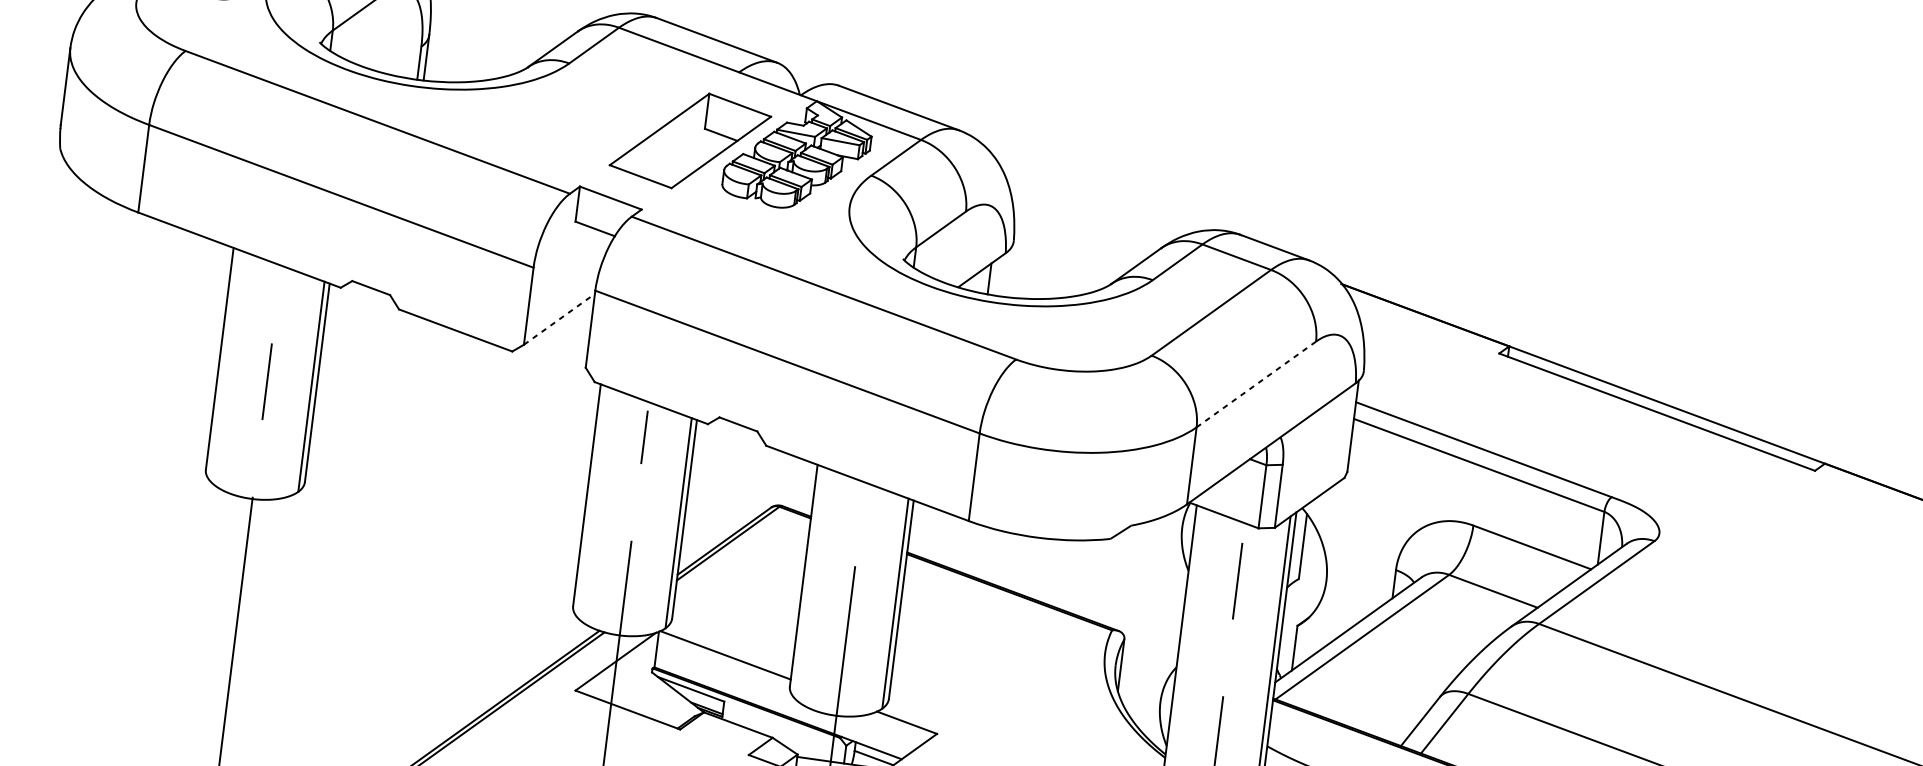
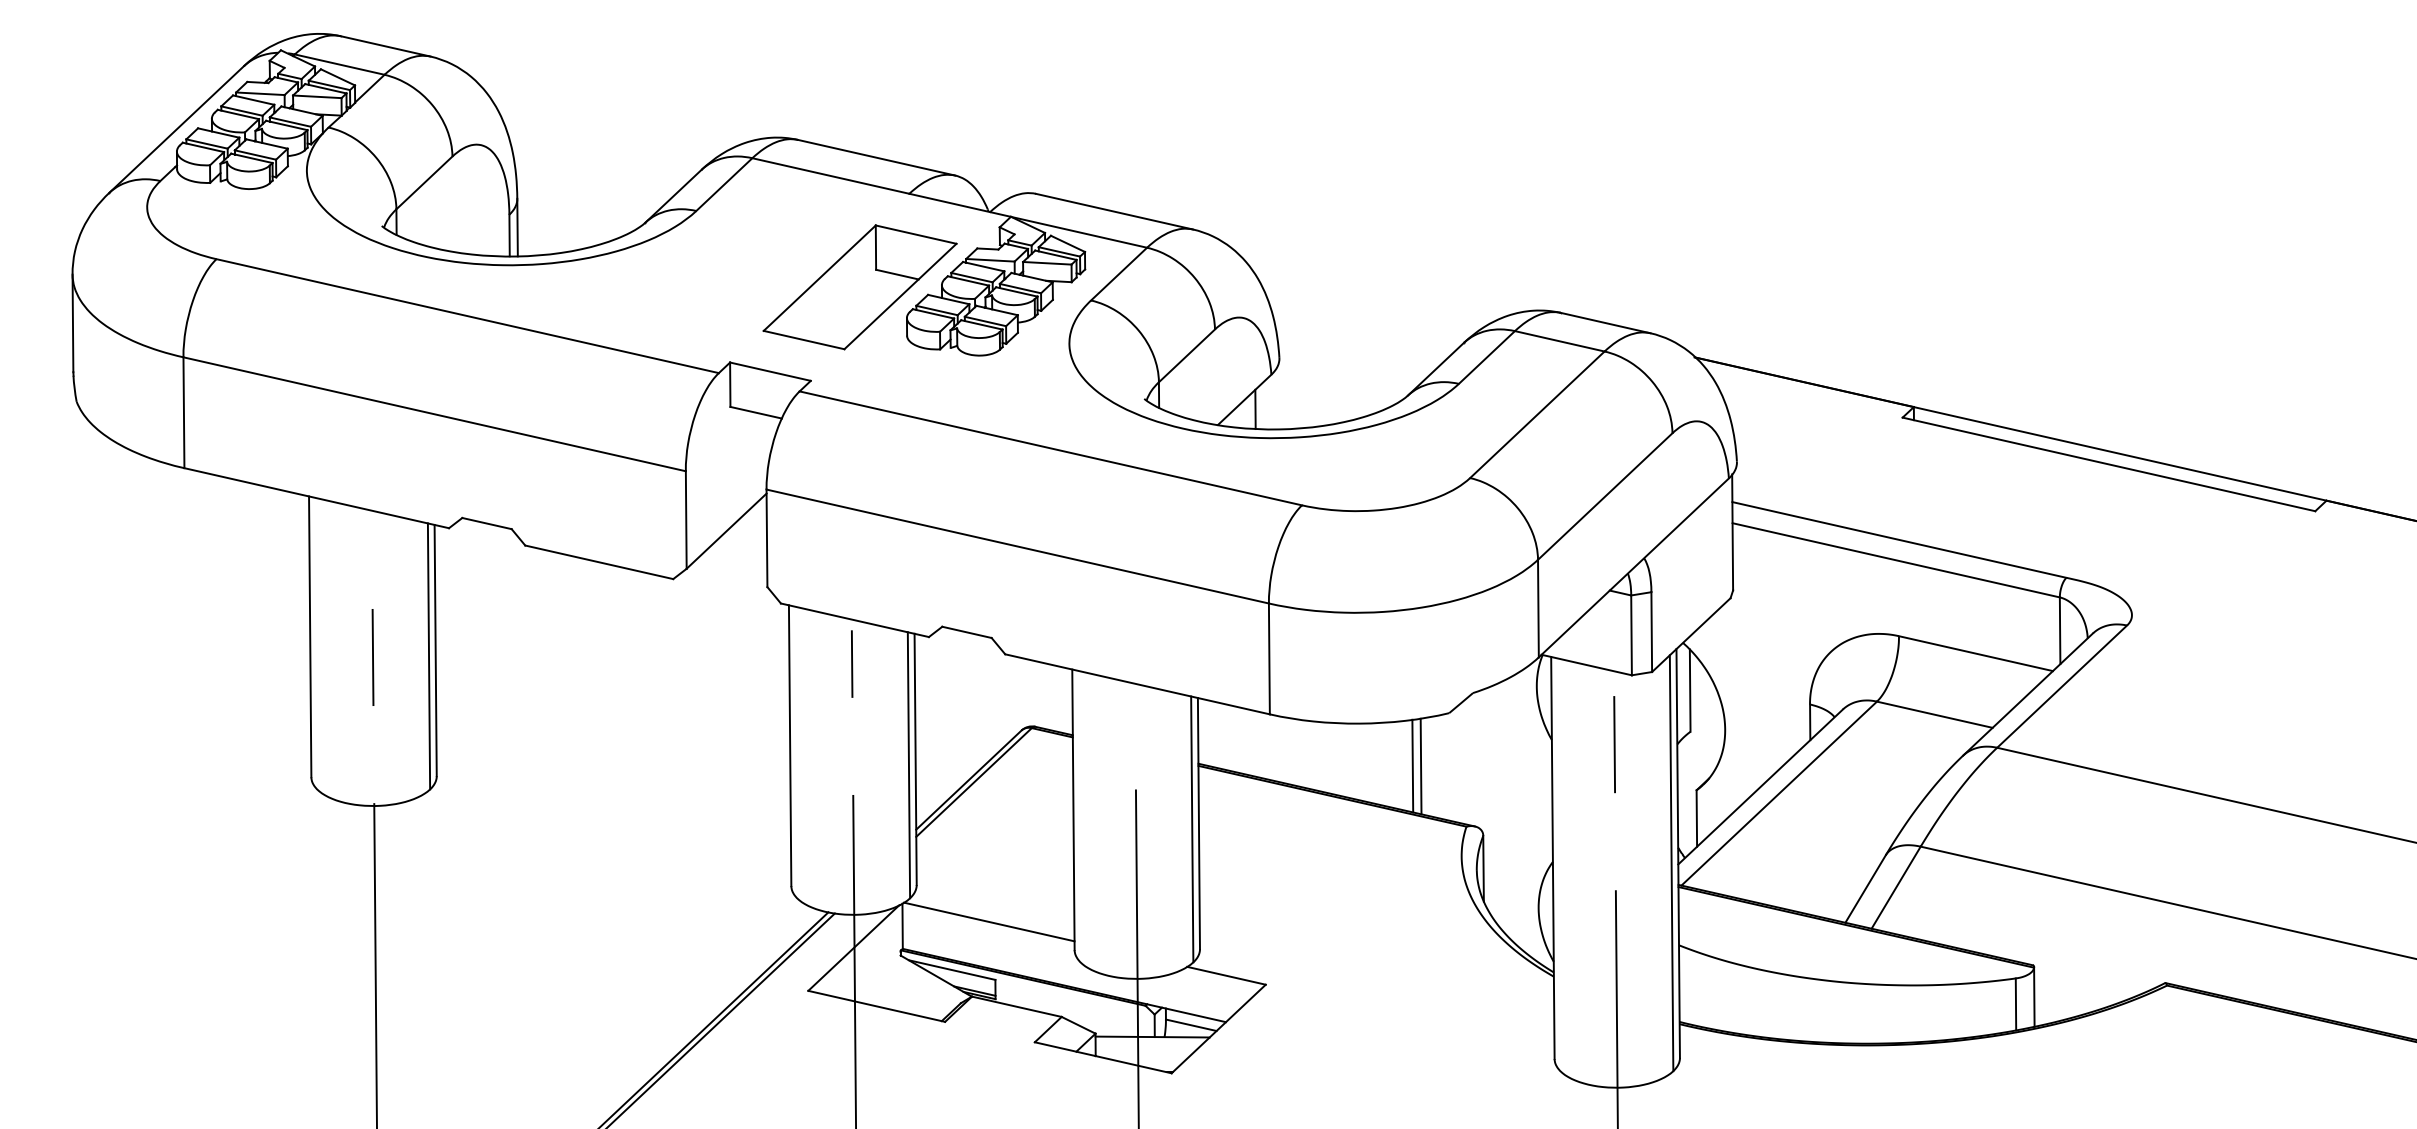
line: (559, 319) -> (726, 531), dashed -> solid
line: (1255, 384) -> (1604, 496), dashed -> solid
line: (1075, 576) -> (1412, 765), added
line: (1082, 578) -> (1420, 766), added

